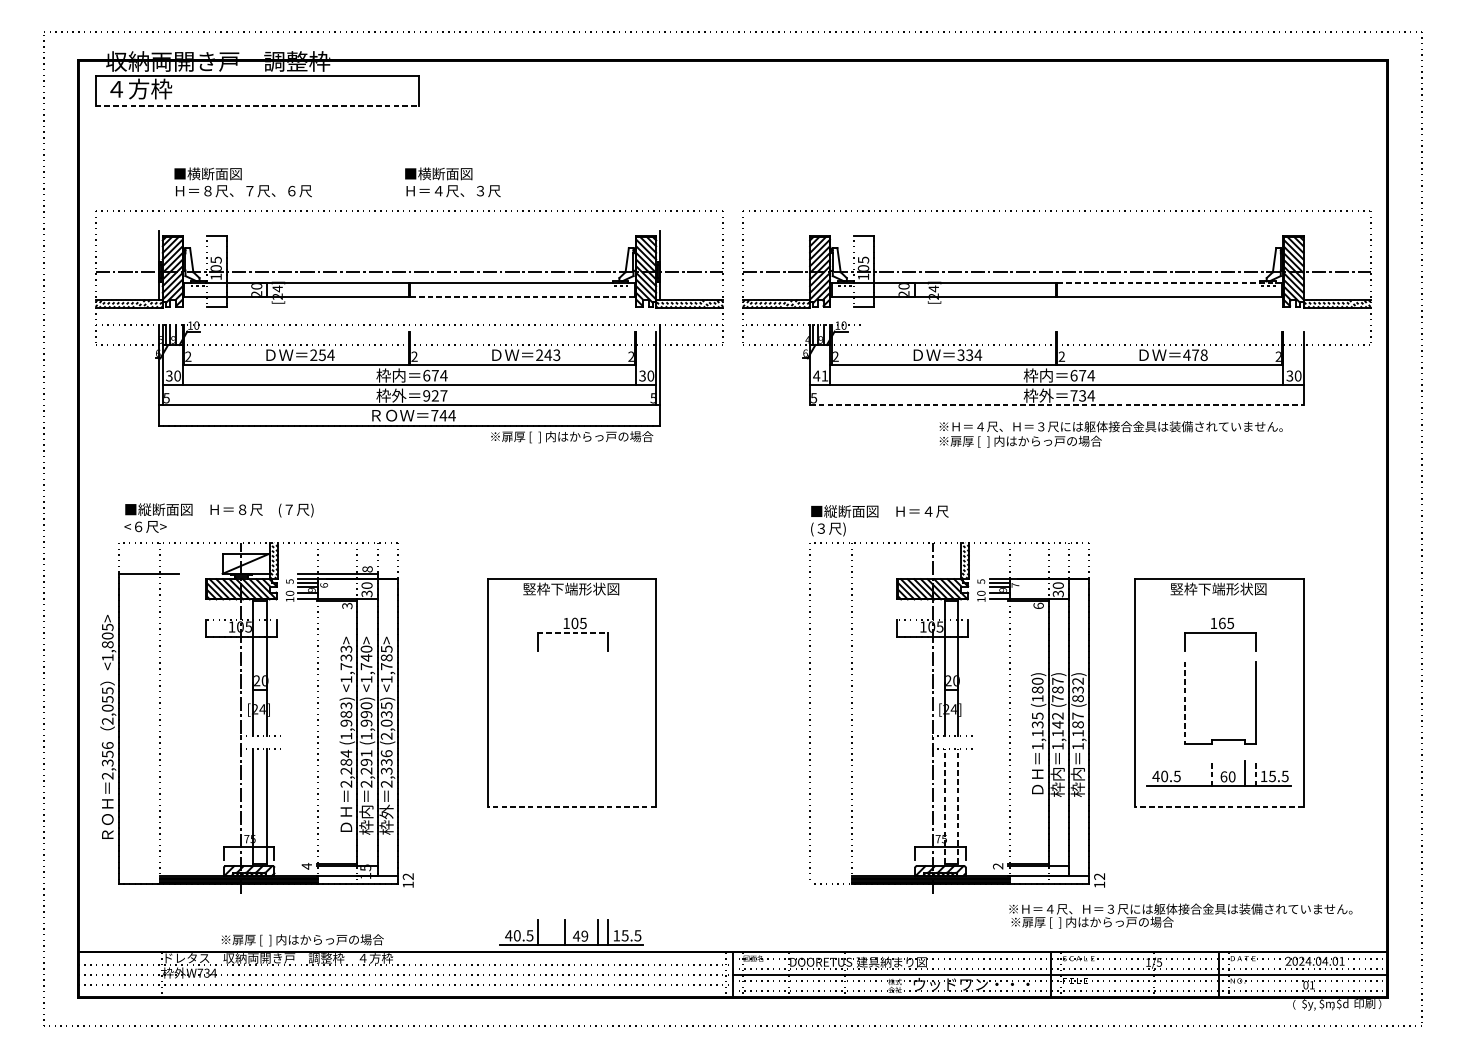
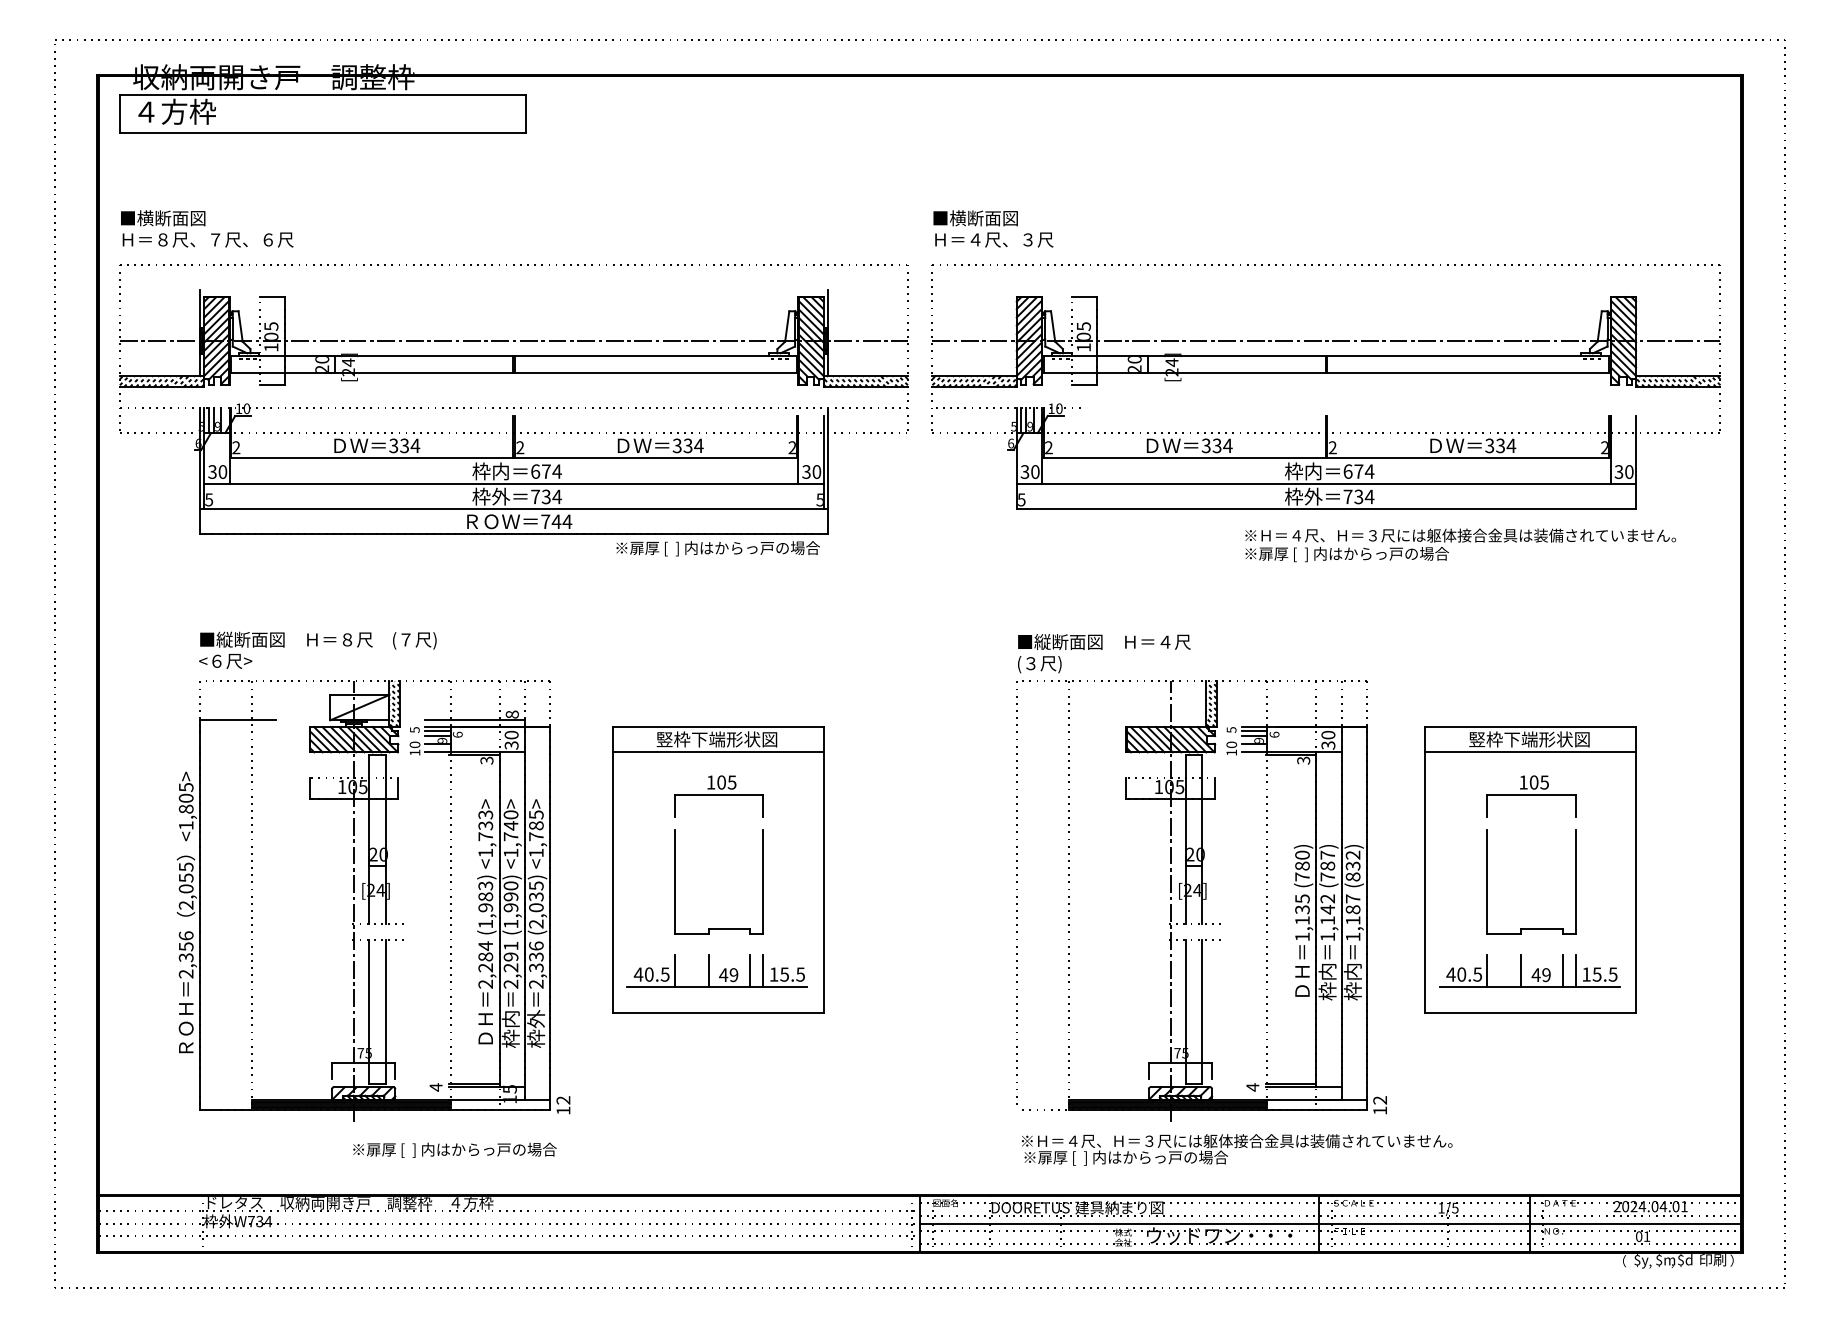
line: (256, 106) -> (322, 133), dashed -> solid
text: (243, 182) -> (207, 228), moved
text: (452, 182) -> (993, 228), moved
line: (1169, 283) -> (1468, 355), dashed -> solid
line: (522, 296) -> (655, 372), dashed -> solid
text: (806, 339) -> (1012, 426), 4 -> 5
text: (317, 354) -> (398, 445), 254 -> 334
text: (547, 354) -> (687, 445), 243 -> 334
text: (1195, 354) -> (1500, 445), 478 -> 334
text: (820, 376) -> (1029, 472), 41 -> 30
text: (435, 395) -> (546, 496), 927 -> 734
line: (1056, 405) -> (1326, 508), dashed -> solid
text: (1111, 434) -> (1460, 545), moved
text: (218, 517) -> (317, 649), moved
text: (1015, 585) -> (1274, 734), 7 -> 6
line: (571, 599) -> (717, 752), added
line: (1219, 599) -> (1530, 752), added
text: (1038, 605) -> (1303, 760), 6 -> 3
text: (1221, 623) -> (1533, 782), 165 -> 105
line: (573, 632) -> (719, 794), dashed -> solid
text: (1037, 698) -> (1302, 876), (180) -> (780)
part: (538, 702) -> (675, 881), added
line: (1185, 703) -> (1487, 882), dashed -> solid
part: (256, 717) -> (373, 900), moved
line: (1185, 773) -> (1487, 970), added
line: (1212, 773) -> (1521, 970), dashed -> solid
line: (1255, 773) -> (1575, 970), dashed -> solid
text: (1227, 777) -> (1540, 975), 60 -> 49
line: (571, 806) -> (717, 1012), dashed -> solid
line: (944, 806) -> (1185, 1012), dashed -> solid
line: (958, 806) -> (1202, 1012), dashed -> solid
line: (1219, 806) -> (1530, 1012), dashed -> solid
text: (997, 866) -> (1252, 1087), 2 -> 4
text: (1181, 915) -> (1237, 1149), moved
part: (570, 932) -> (716, 970), moved
text: (302, 939) -> (454, 1149), moved

